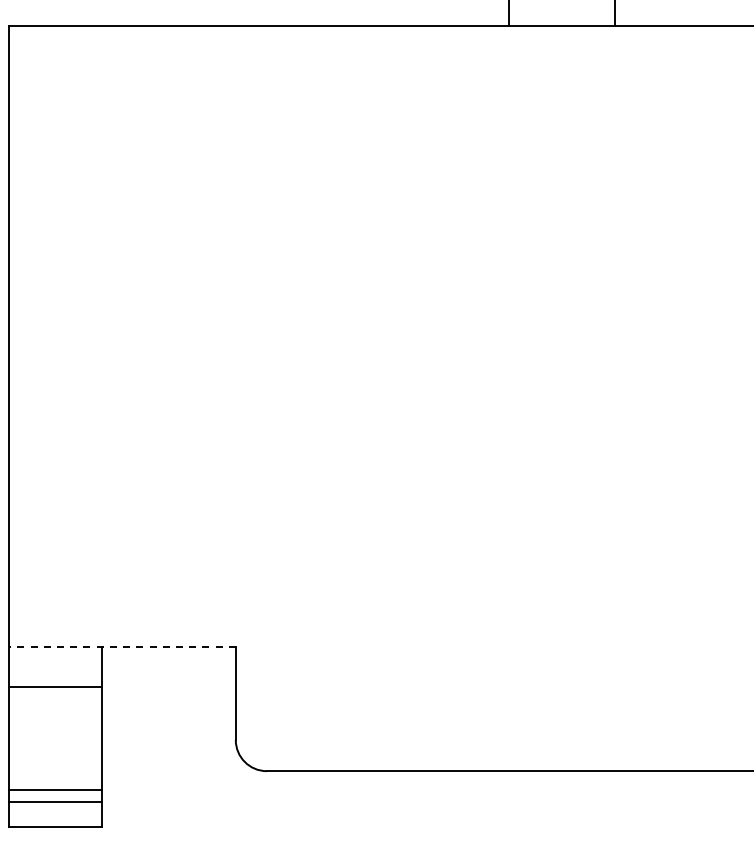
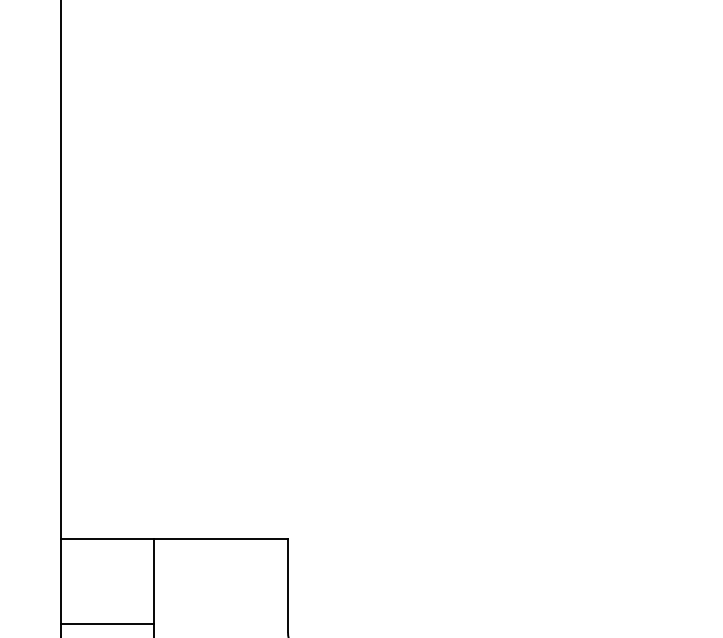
line: (121, 646) -> (173, 538), dashed -> solid
line: (55, 687) -> (107, 624), moved

